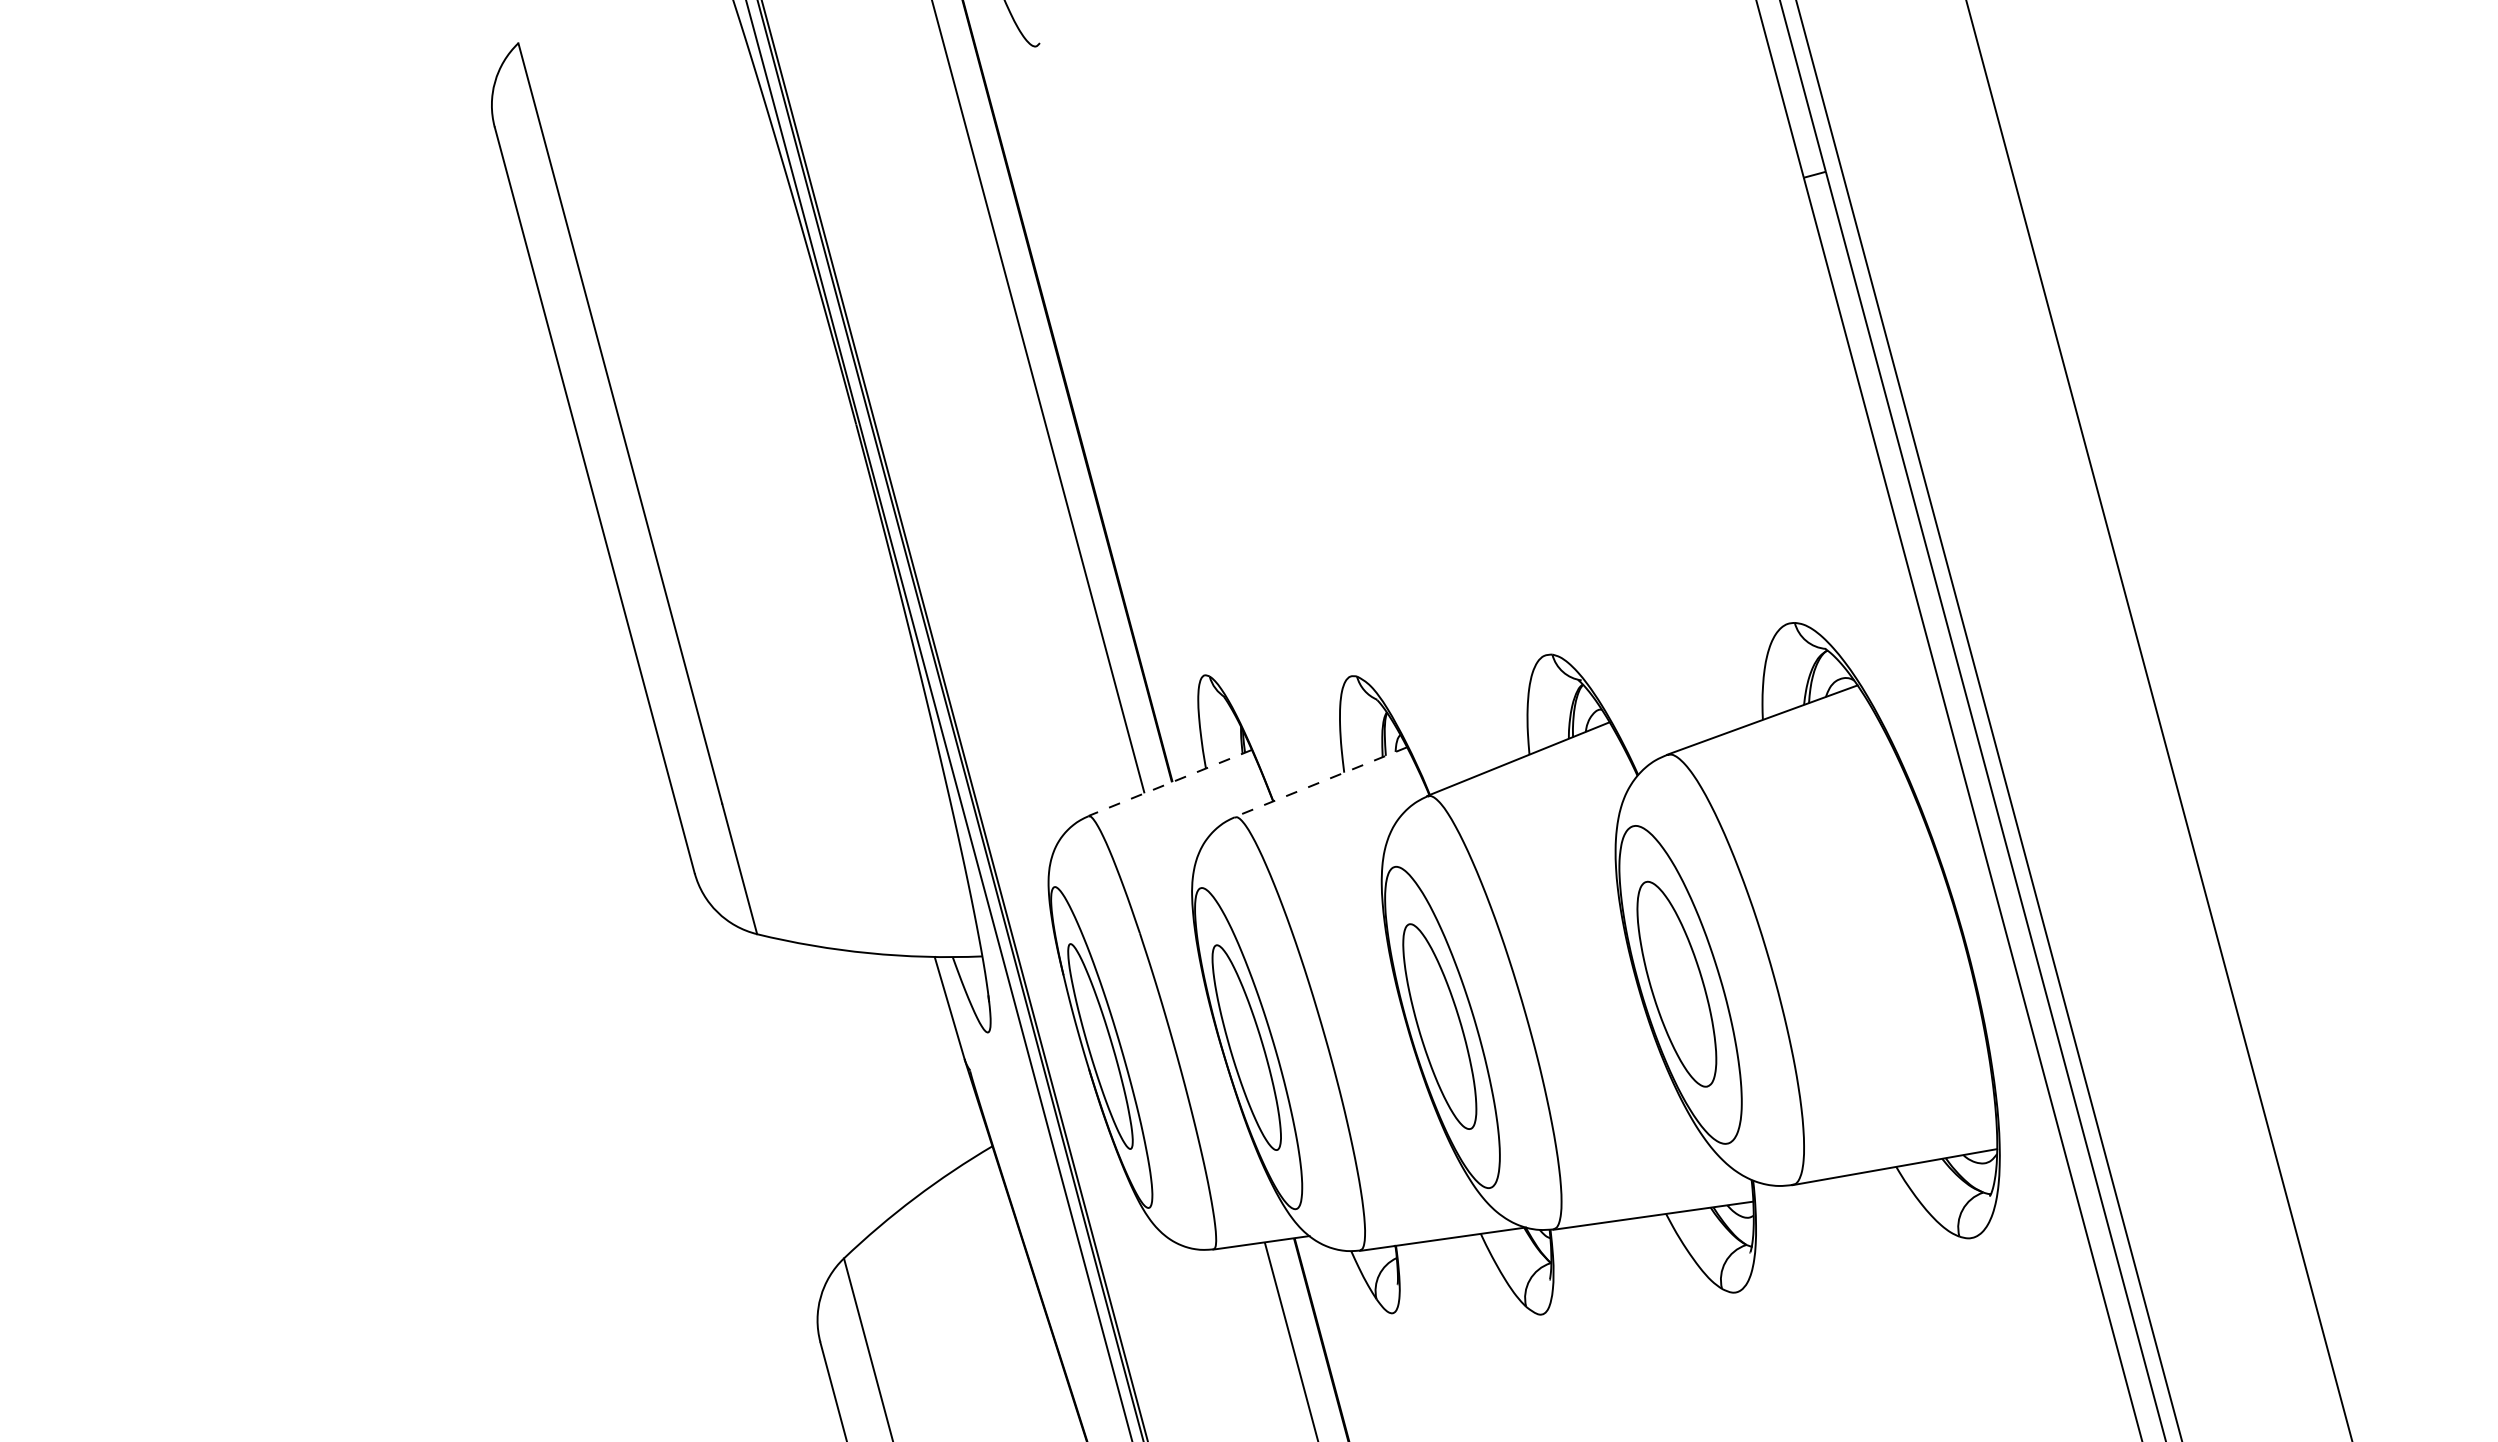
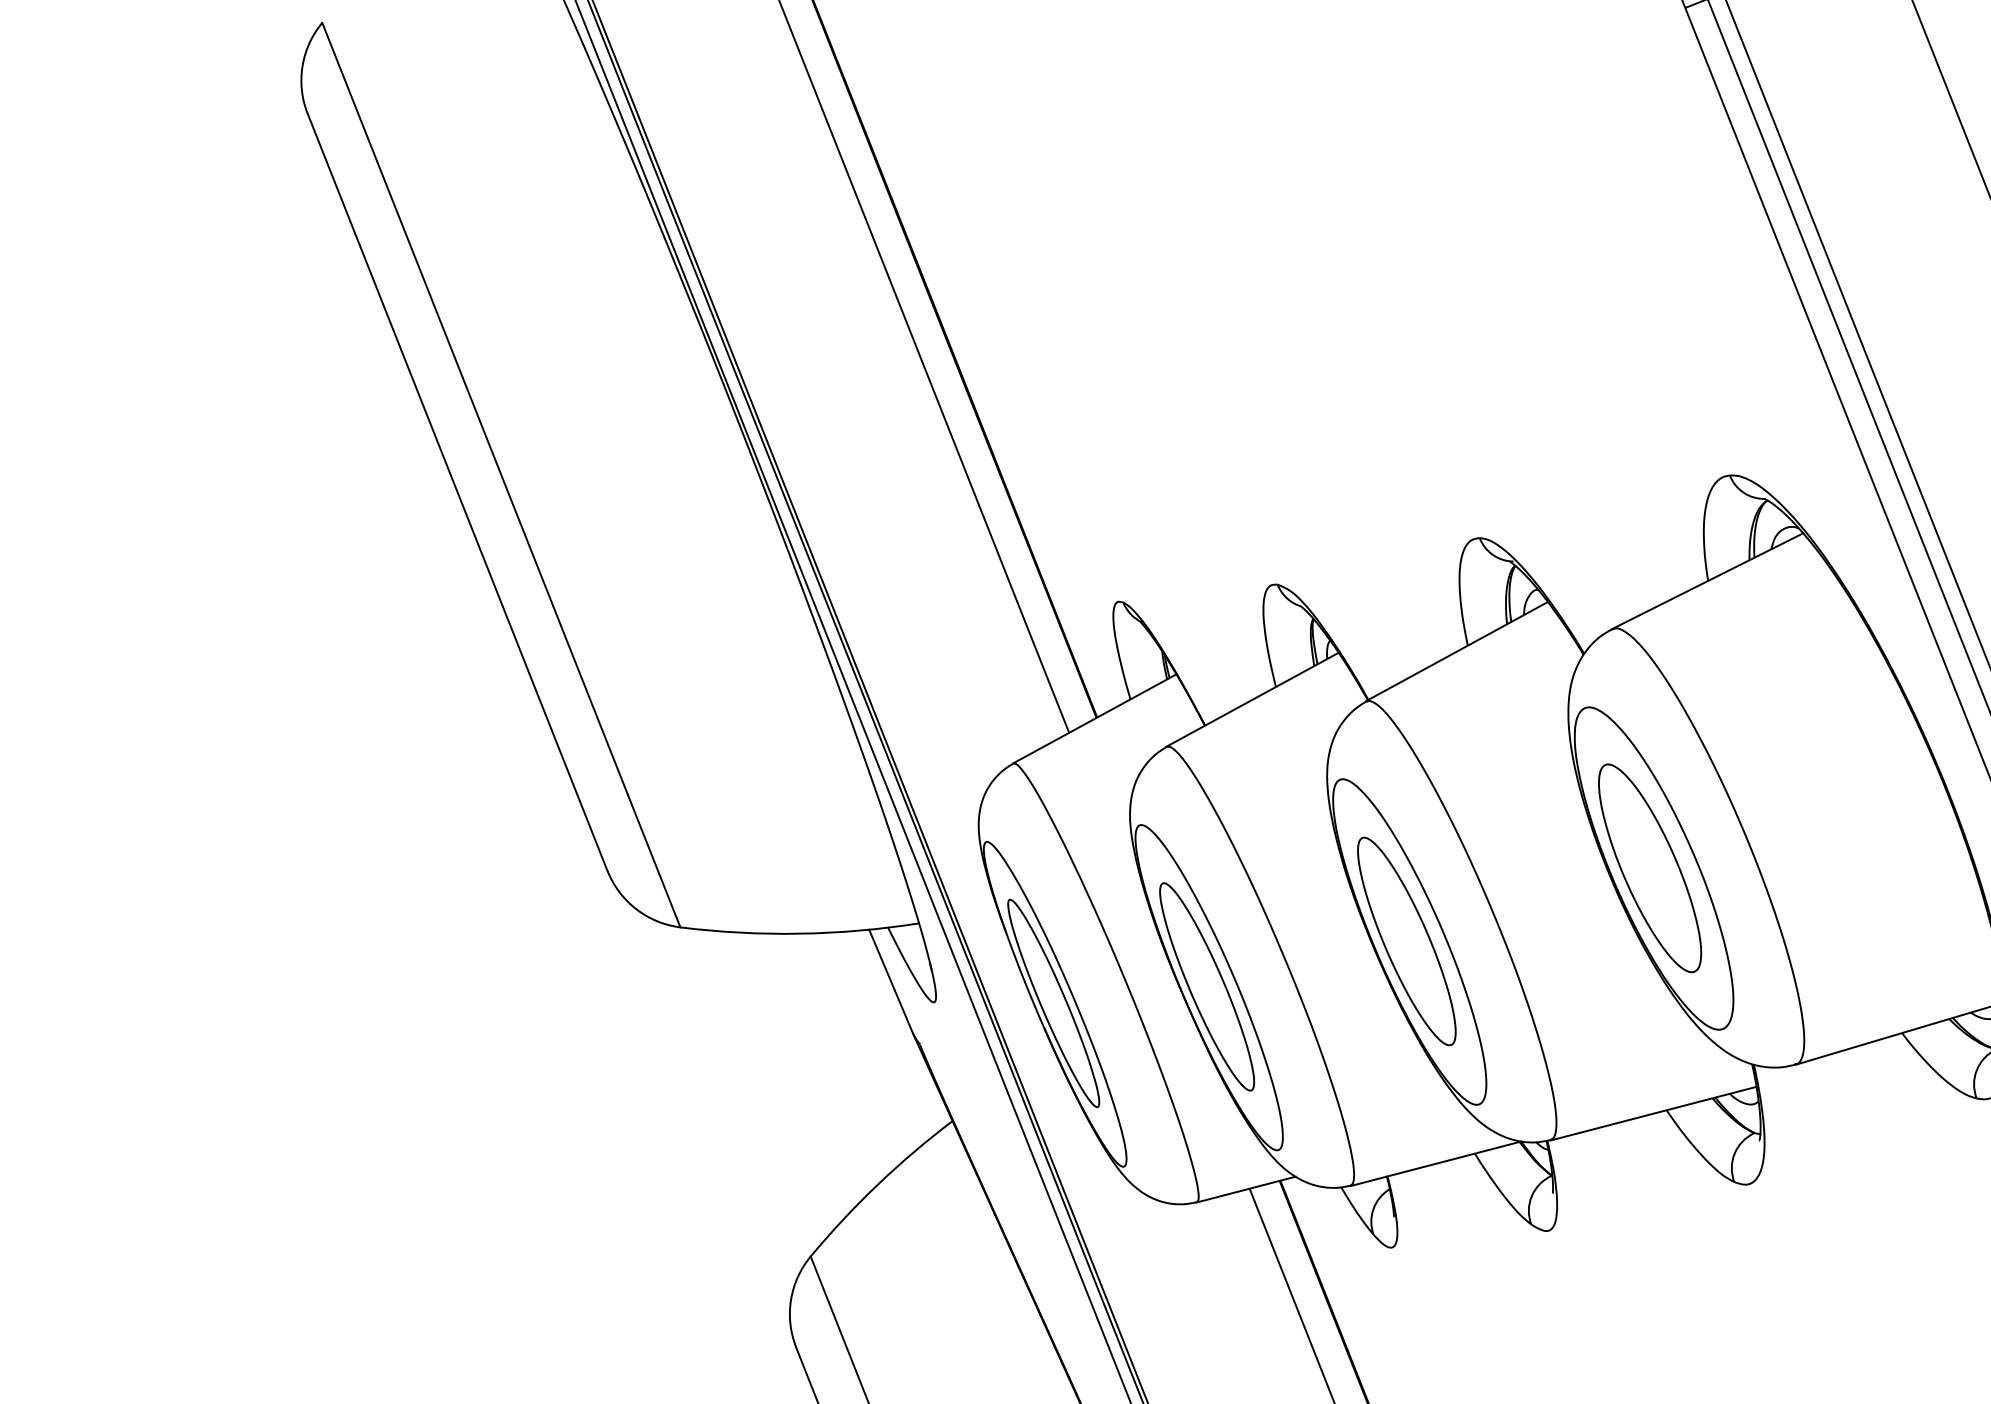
line: (1320, 782) -> (1252, 700), dashed -> solid
line: (1169, 783) -> (1094, 719), dashed -> solid

